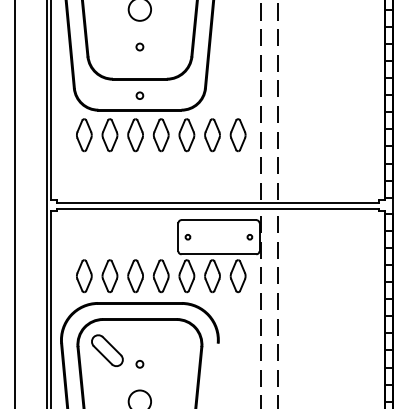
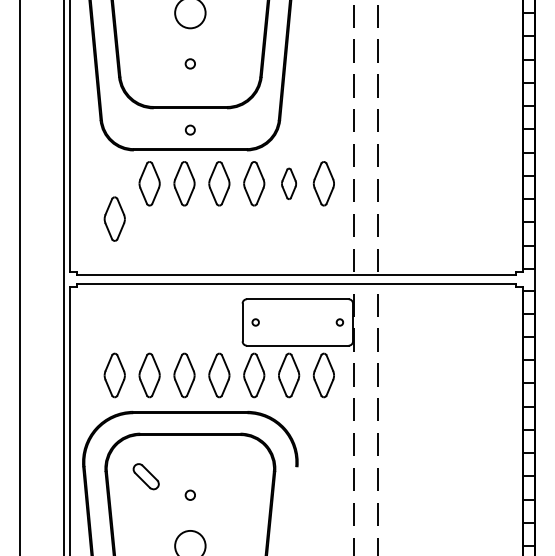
part: (84, 135) -> (115, 219), moved
part: (212, 135) -> (289, 184), size x0.7
part: (107, 350) -> (146, 476), size x0.6

